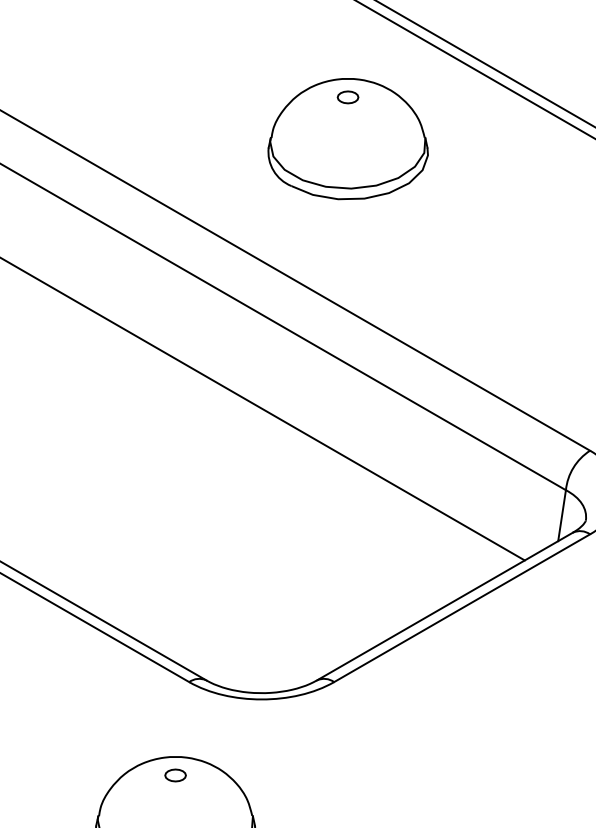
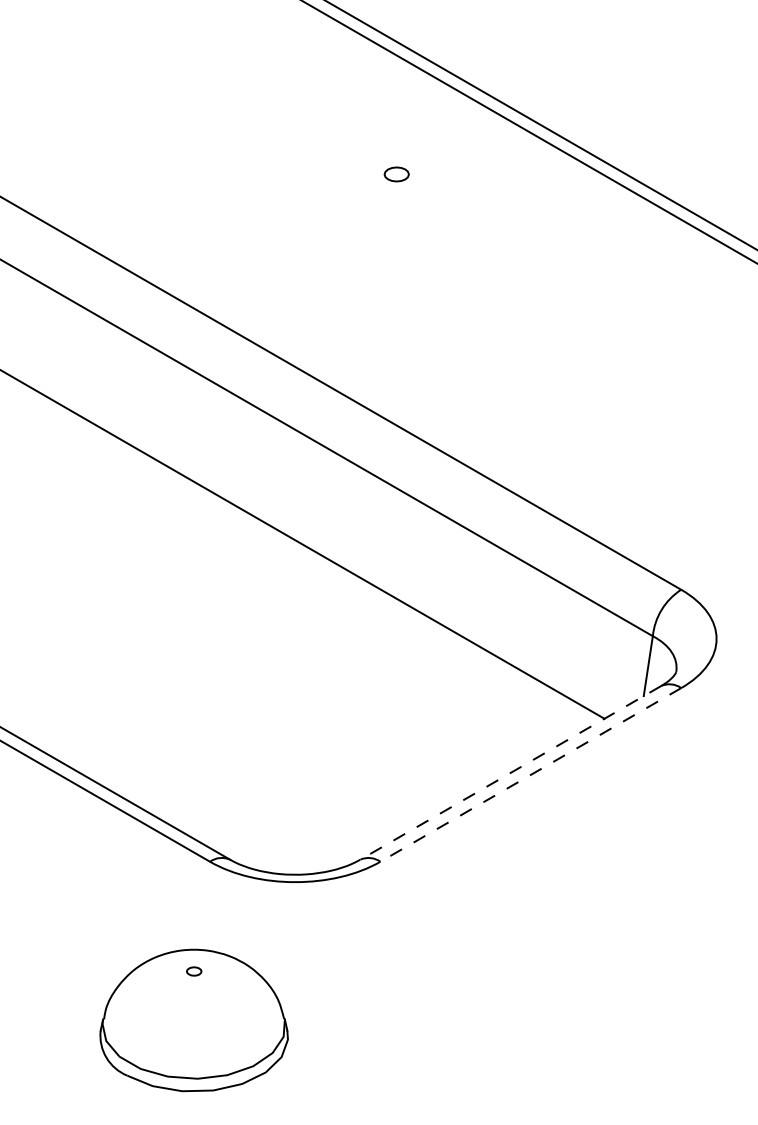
part: (347, 139) -> (396, 223), removed
line: (444, 606) -> (510, 772), solid -> dashed
line: (461, 607) -> (530, 774), solid -> dashed
part: (176, 775) -> (194, 971), size x0.6

